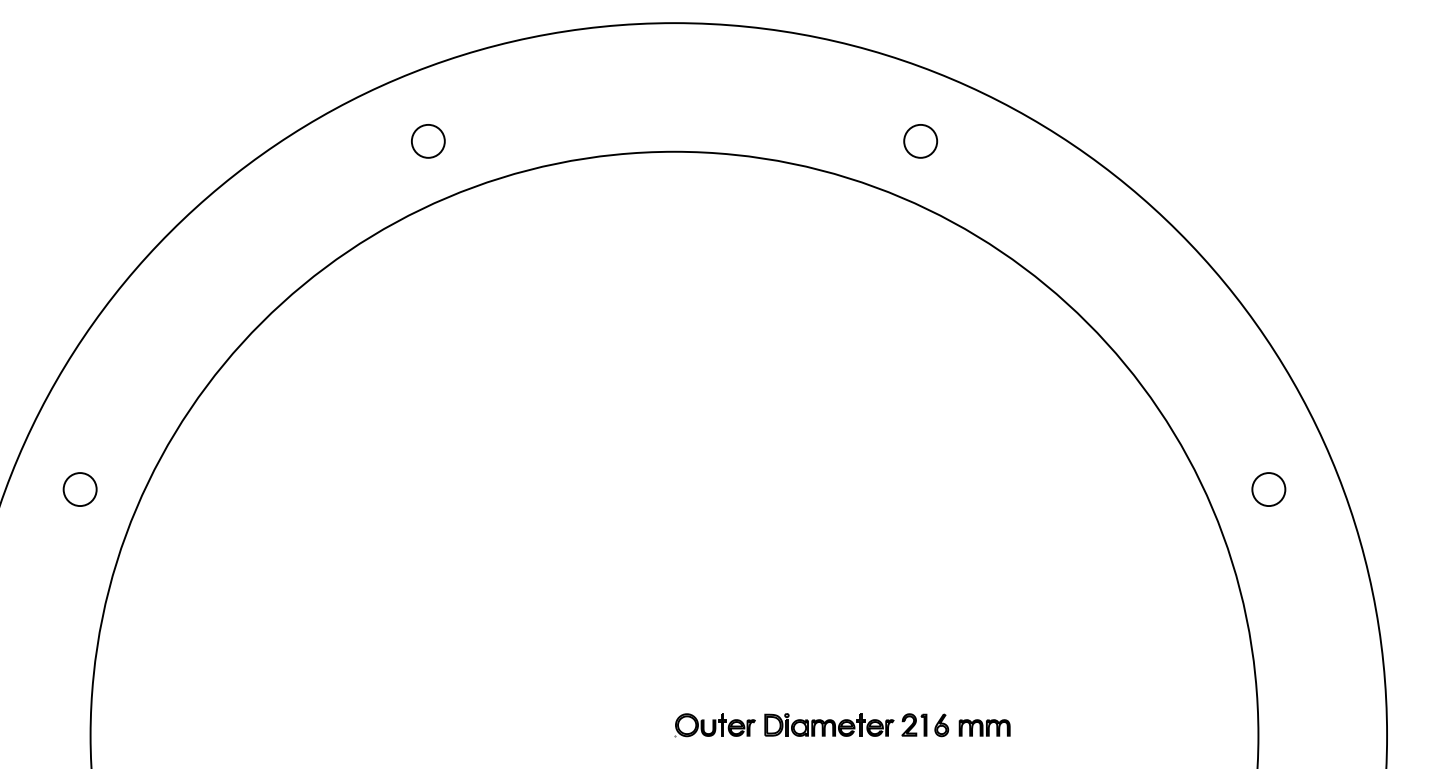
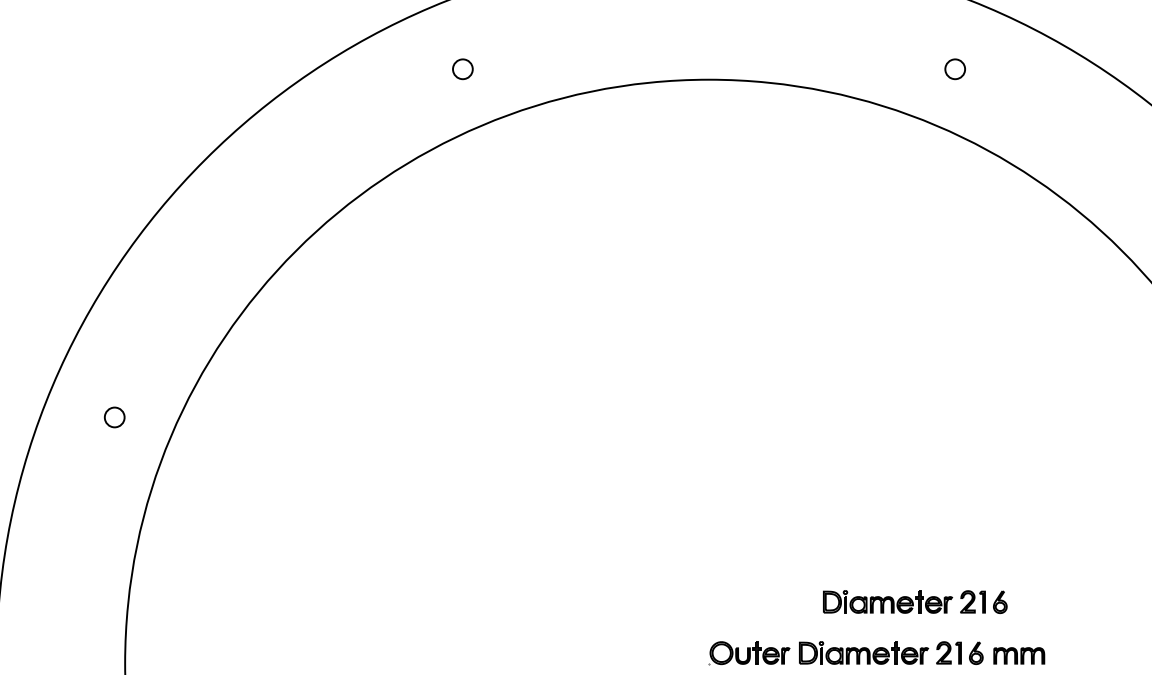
circle: (427, 140) -> (462, 68), size x0.6
circle: (920, 140) -> (955, 68), size x0.6
circle: (79, 489) -> (114, 417), size x0.6
part: (880, 674) -> (915, 602), added

